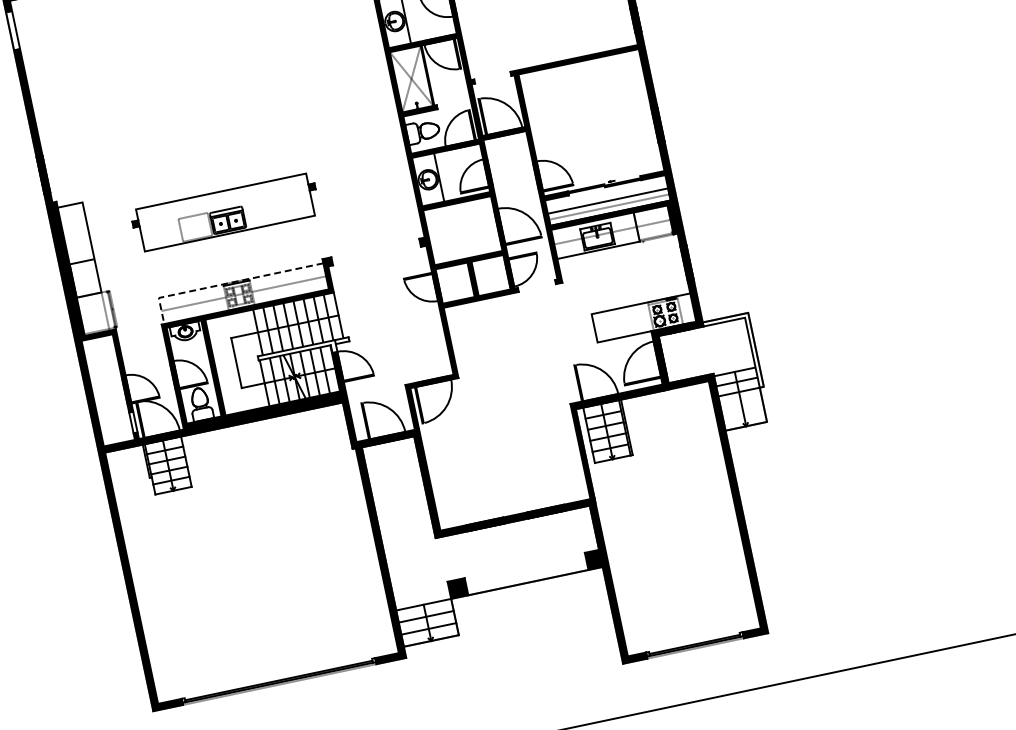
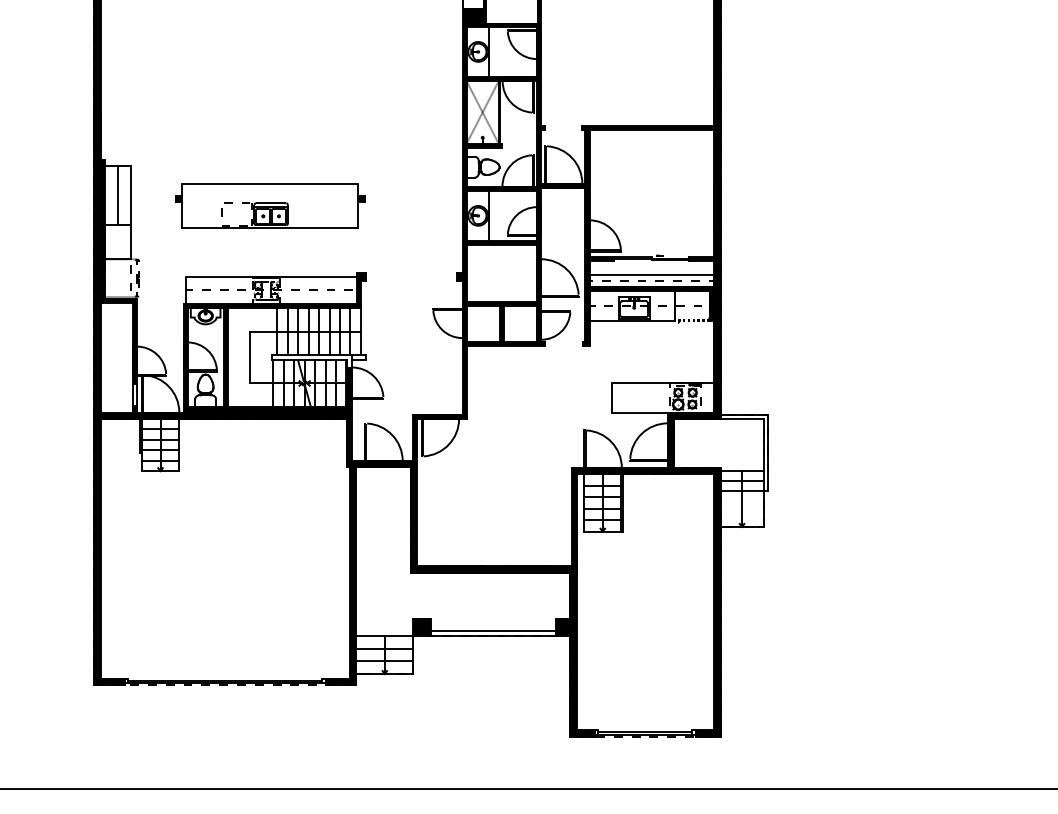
line: (75, 233) -> (117, 195), added
line: (227, 283) -> (257, 276), dashed -> solid
line: (527, 577) -> (493, 631), added

